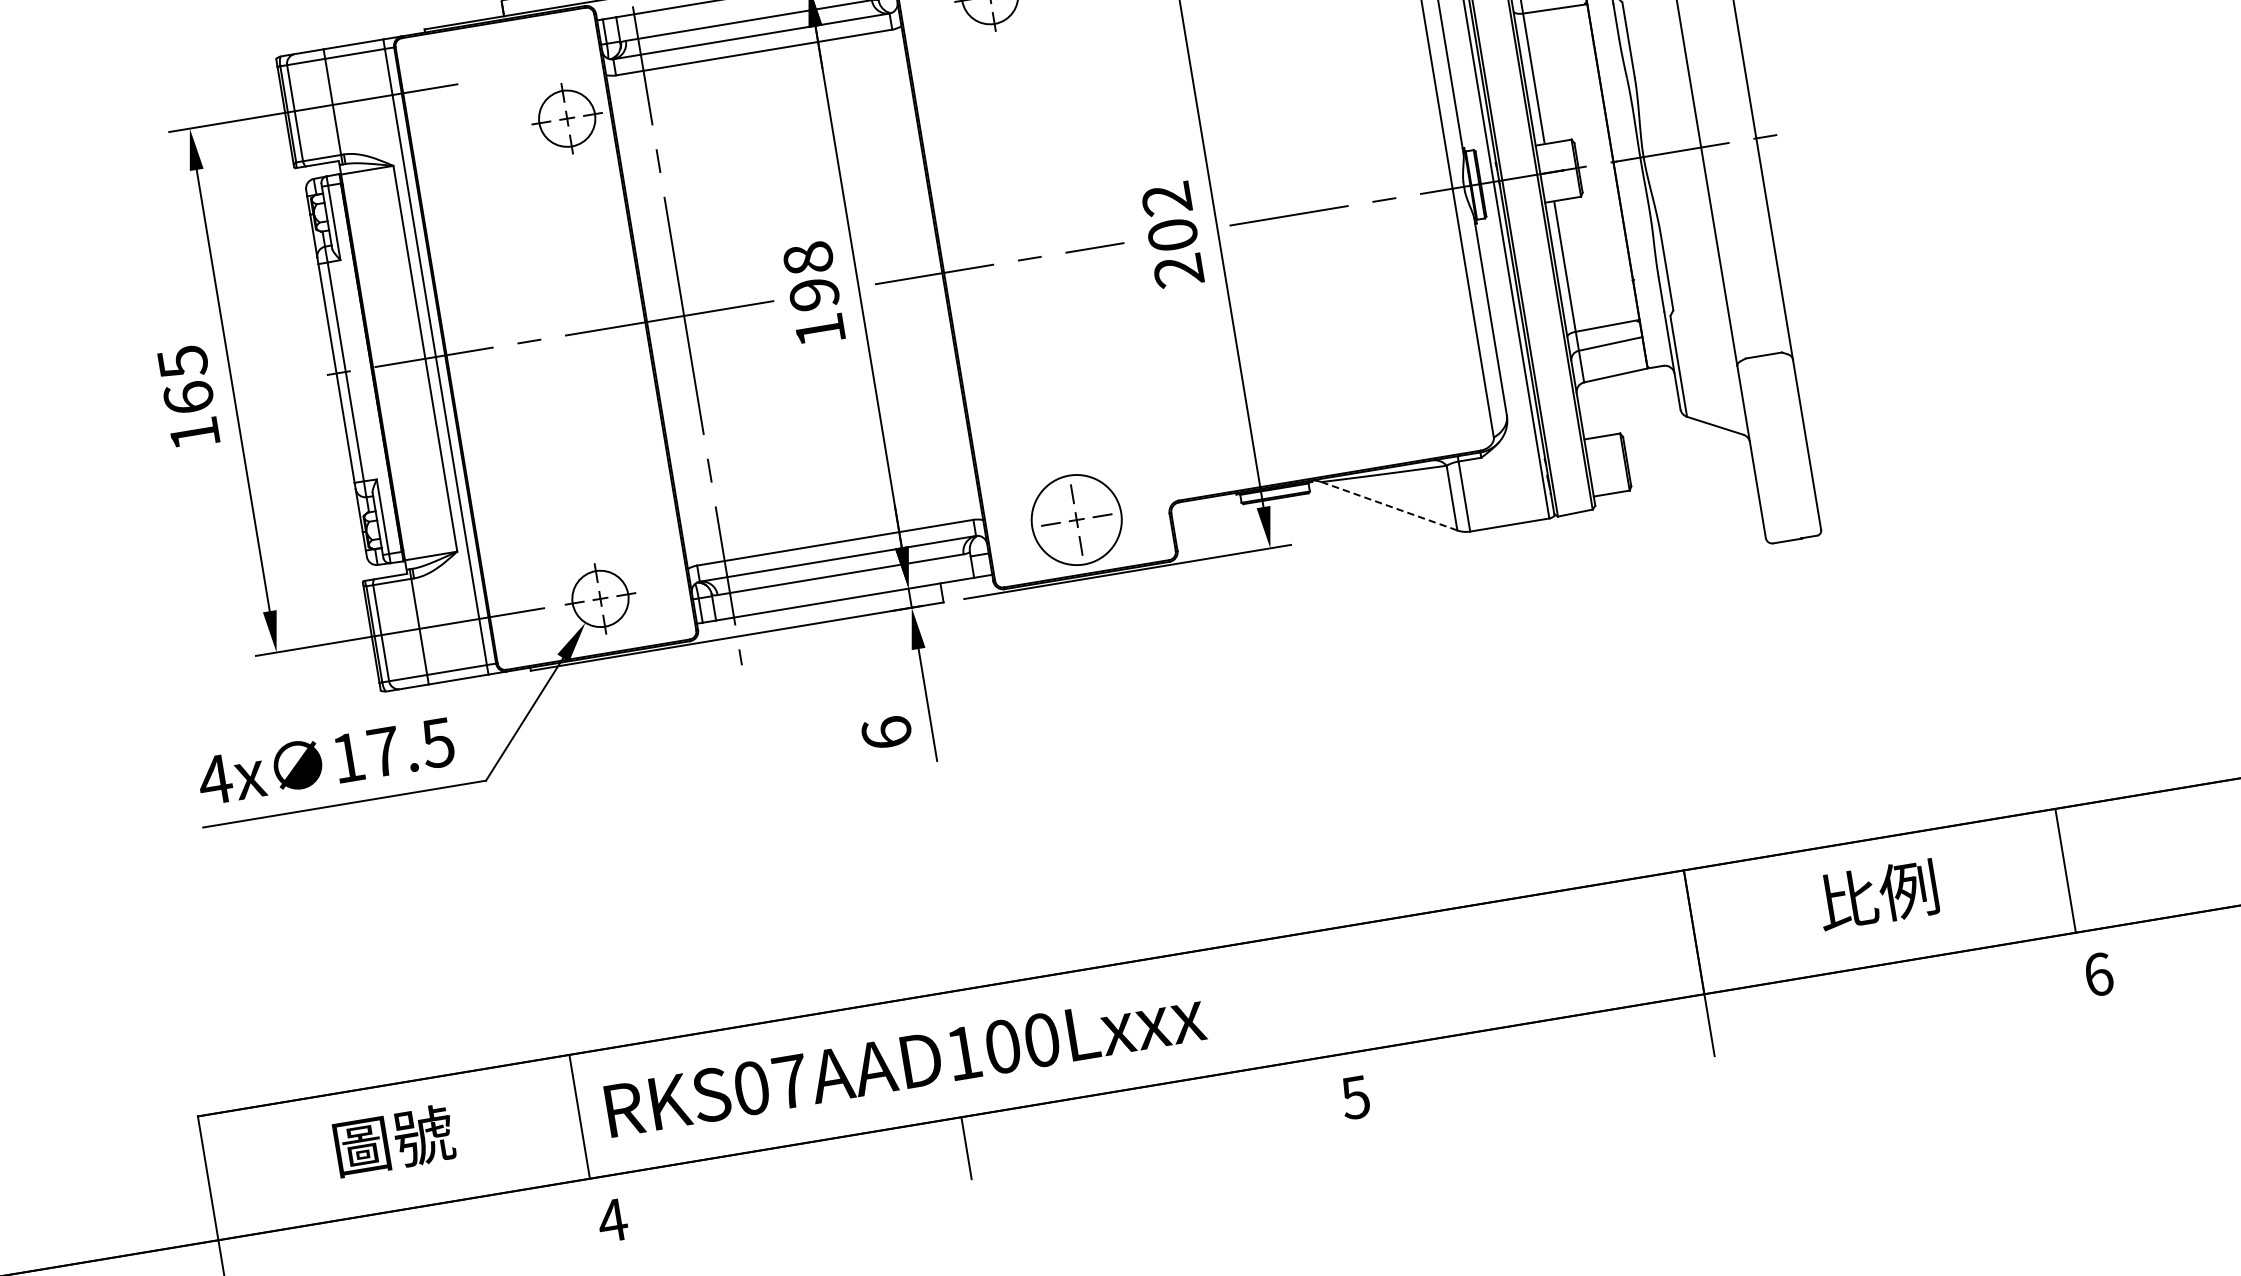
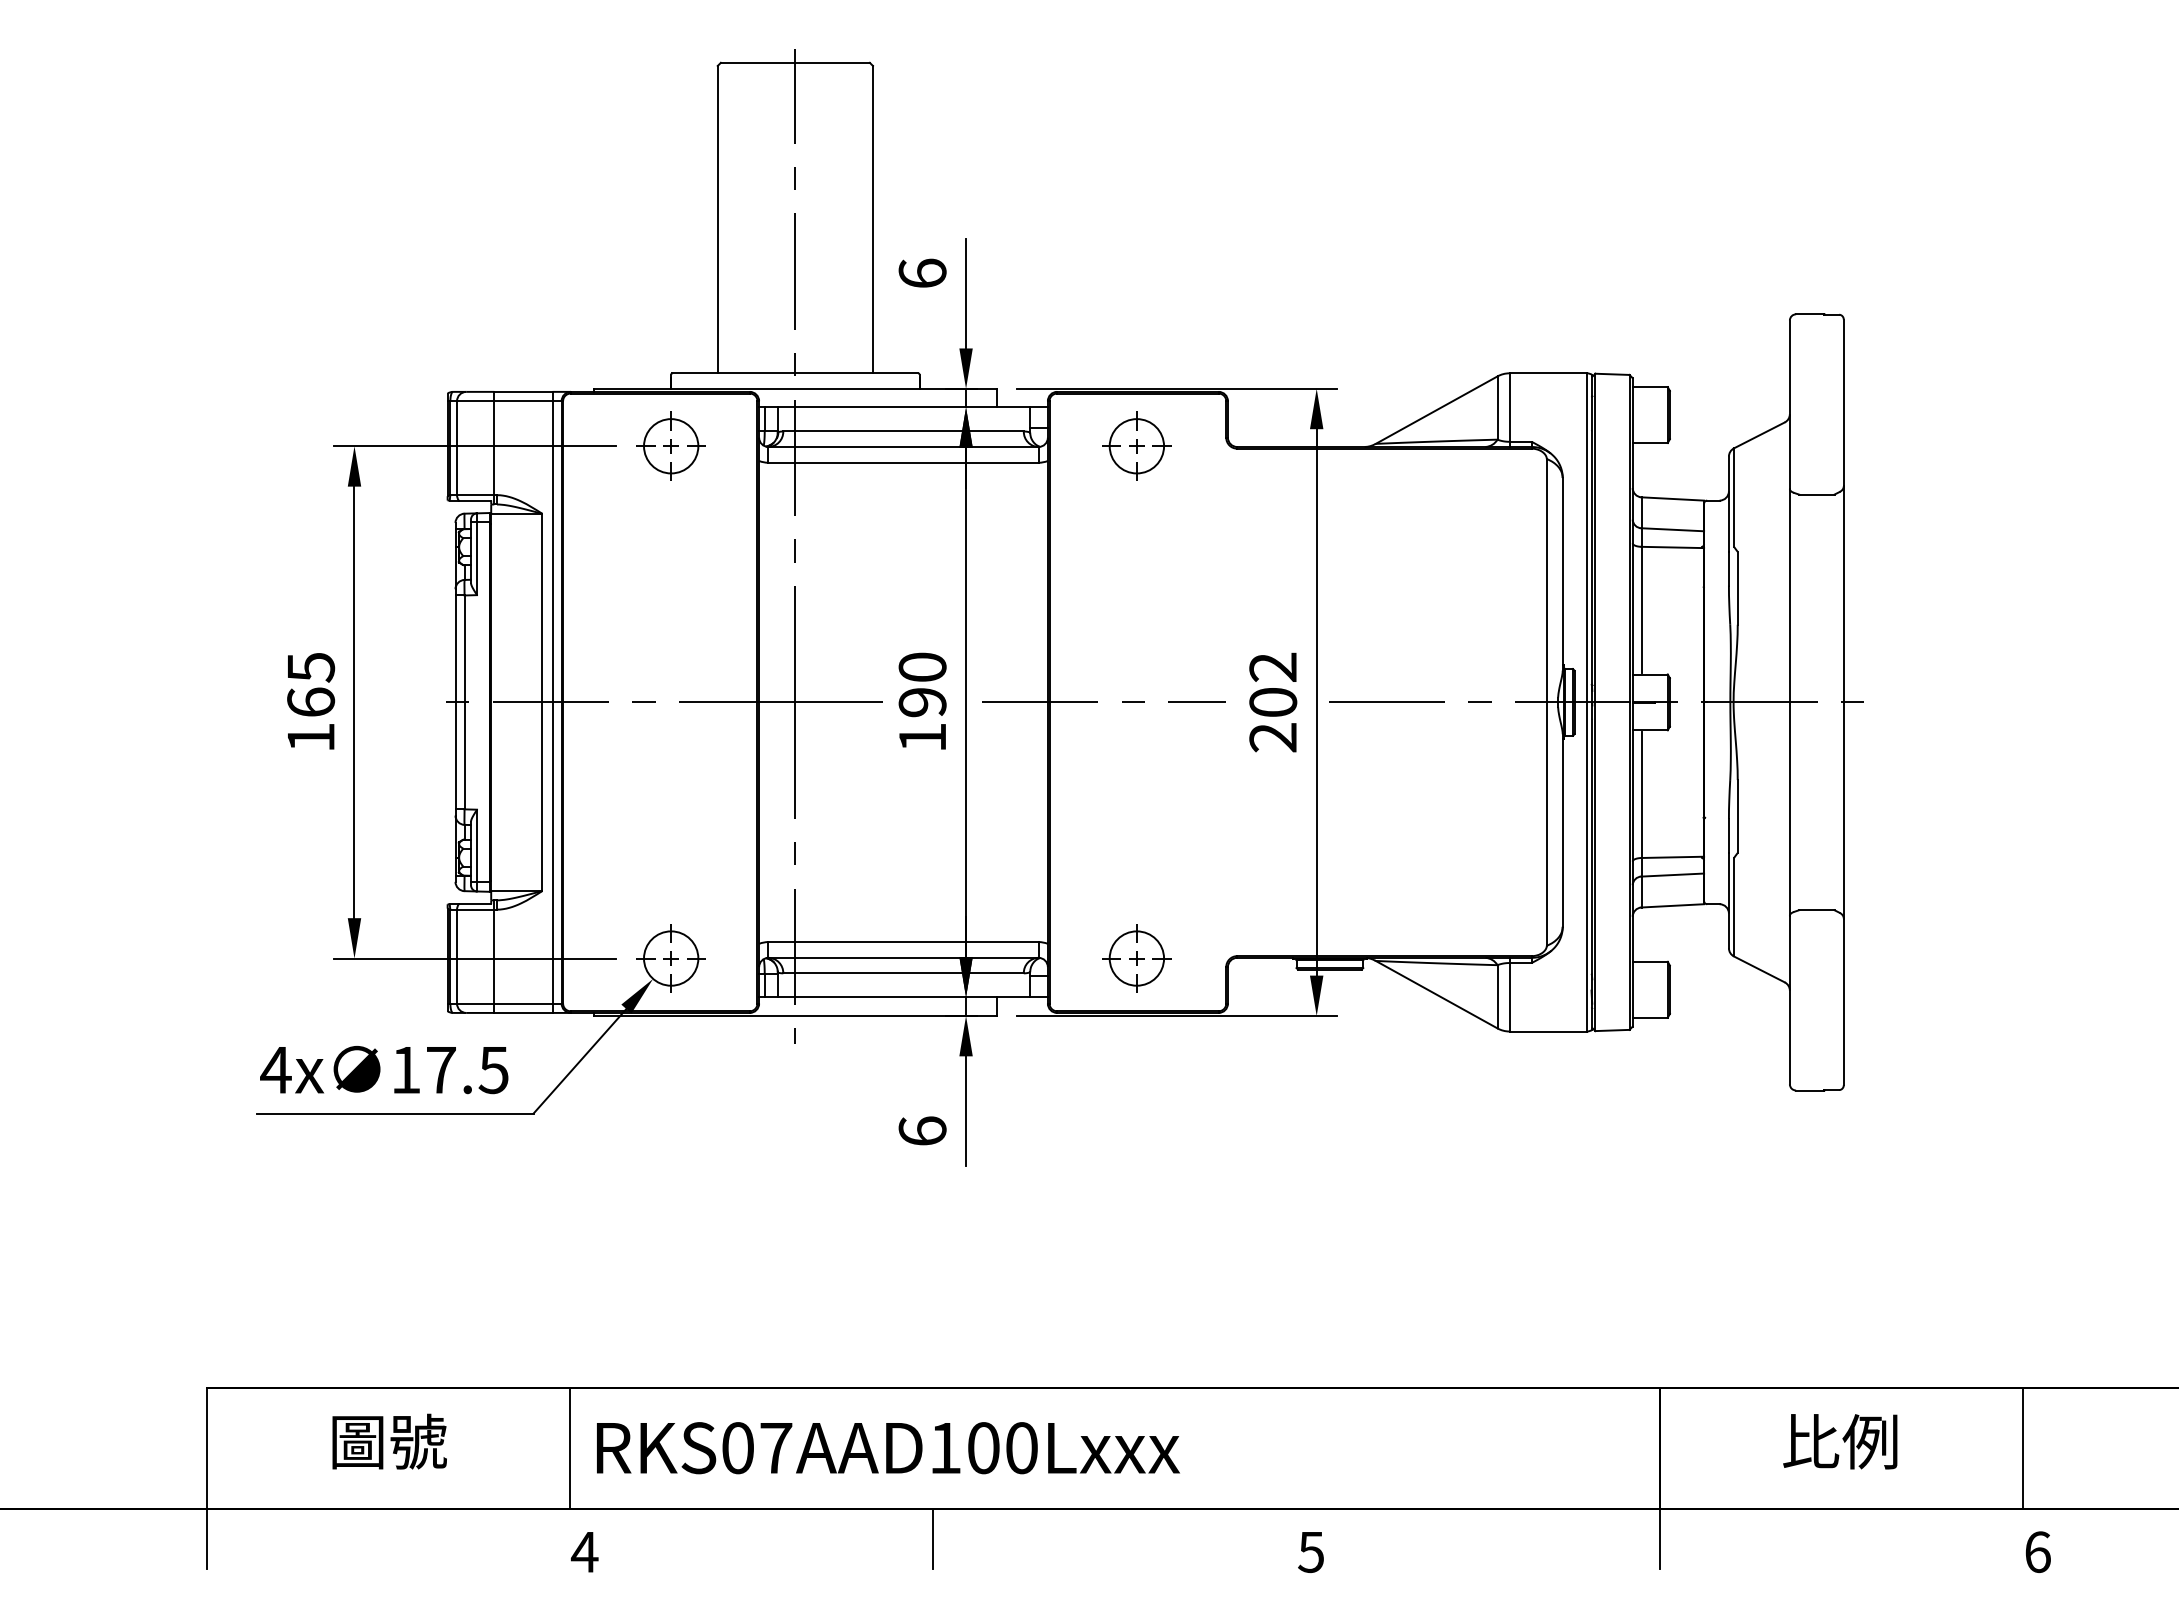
part: (566, 118) -> (670, 445), moved
text: (808, 257) -> (922, 666), 198 -> 190
line: (1389, 506) -> (1436, 994), dashed -> solid
circle: (1076, 520) -> (1136, 958), size x0.62

